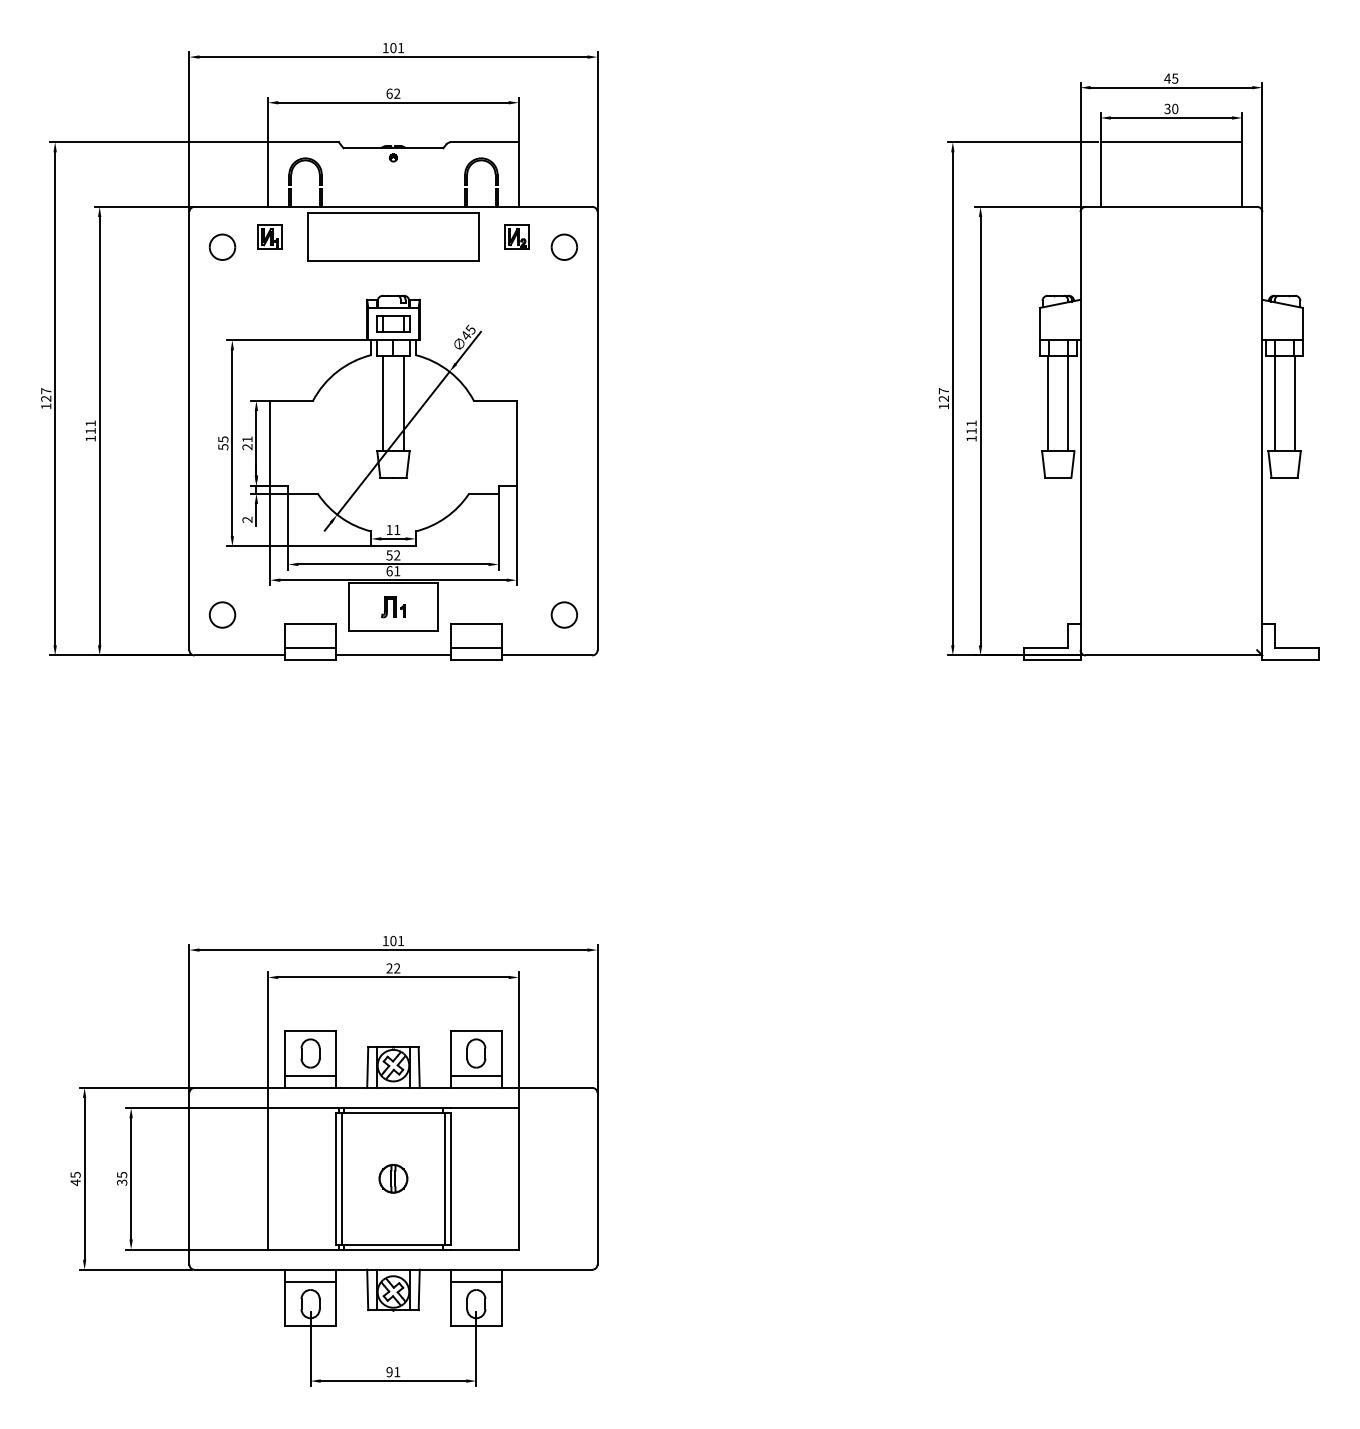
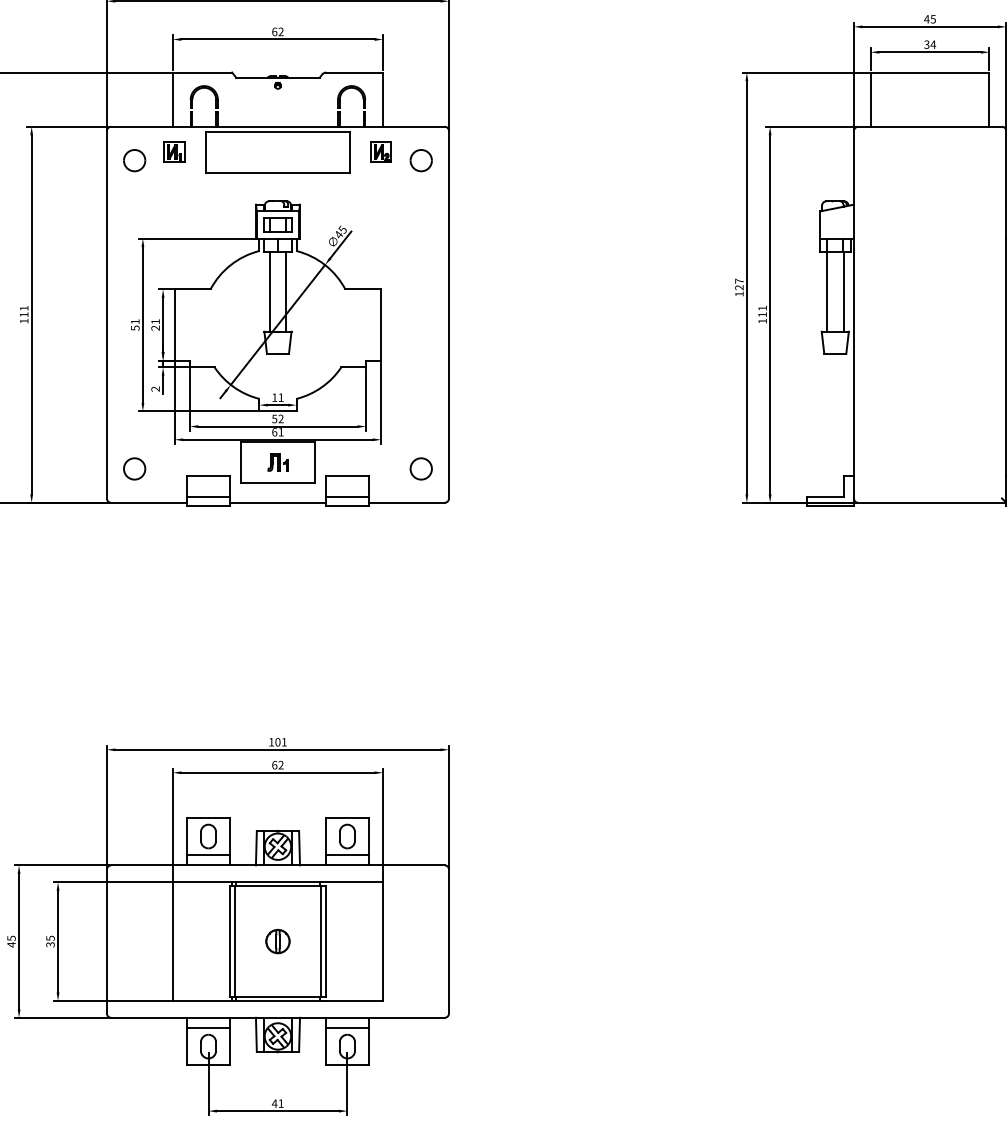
text: (1174, 108) -> (932, 44), 30 -> 34
text: (223, 439) -> (135, 321), 55 -> 51
text: (389, 968) -> (274, 765), 22 -> 62
text: (389, 1372) -> (274, 1103), 91 -> 41

